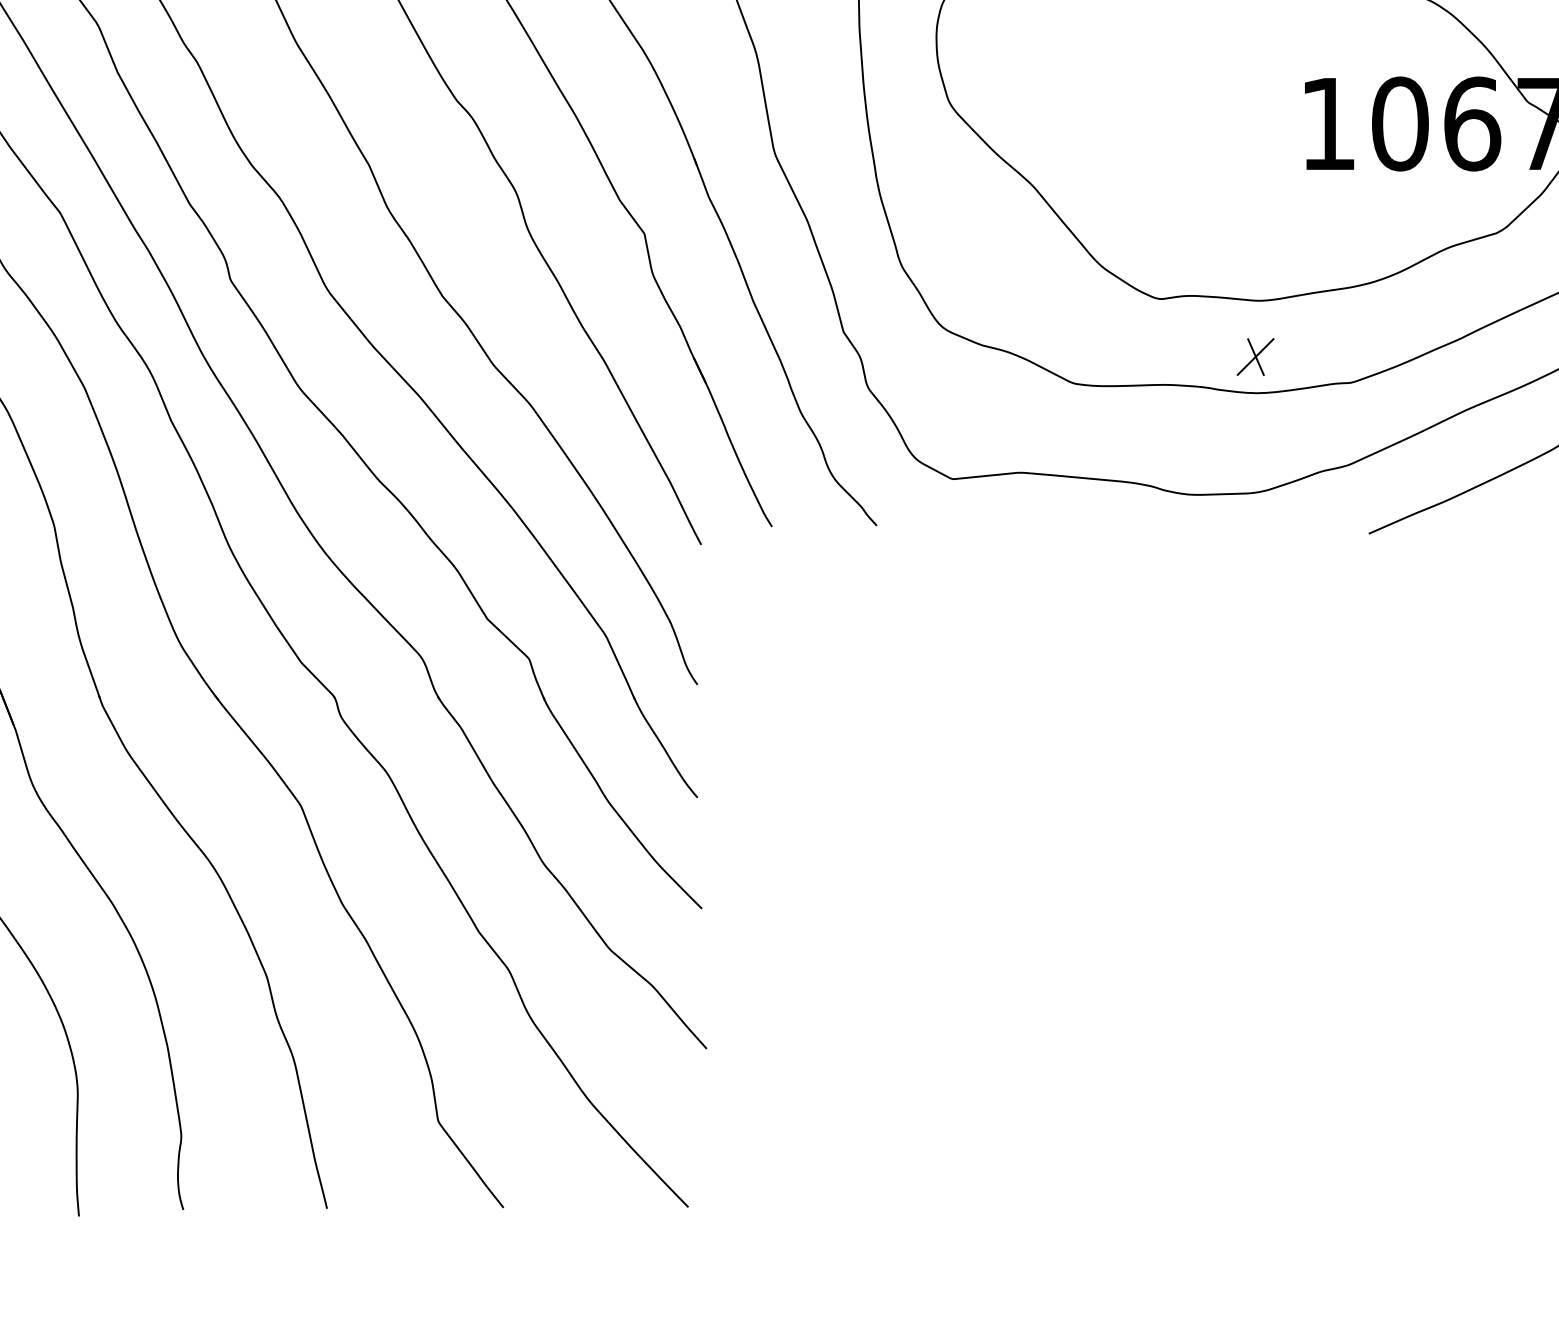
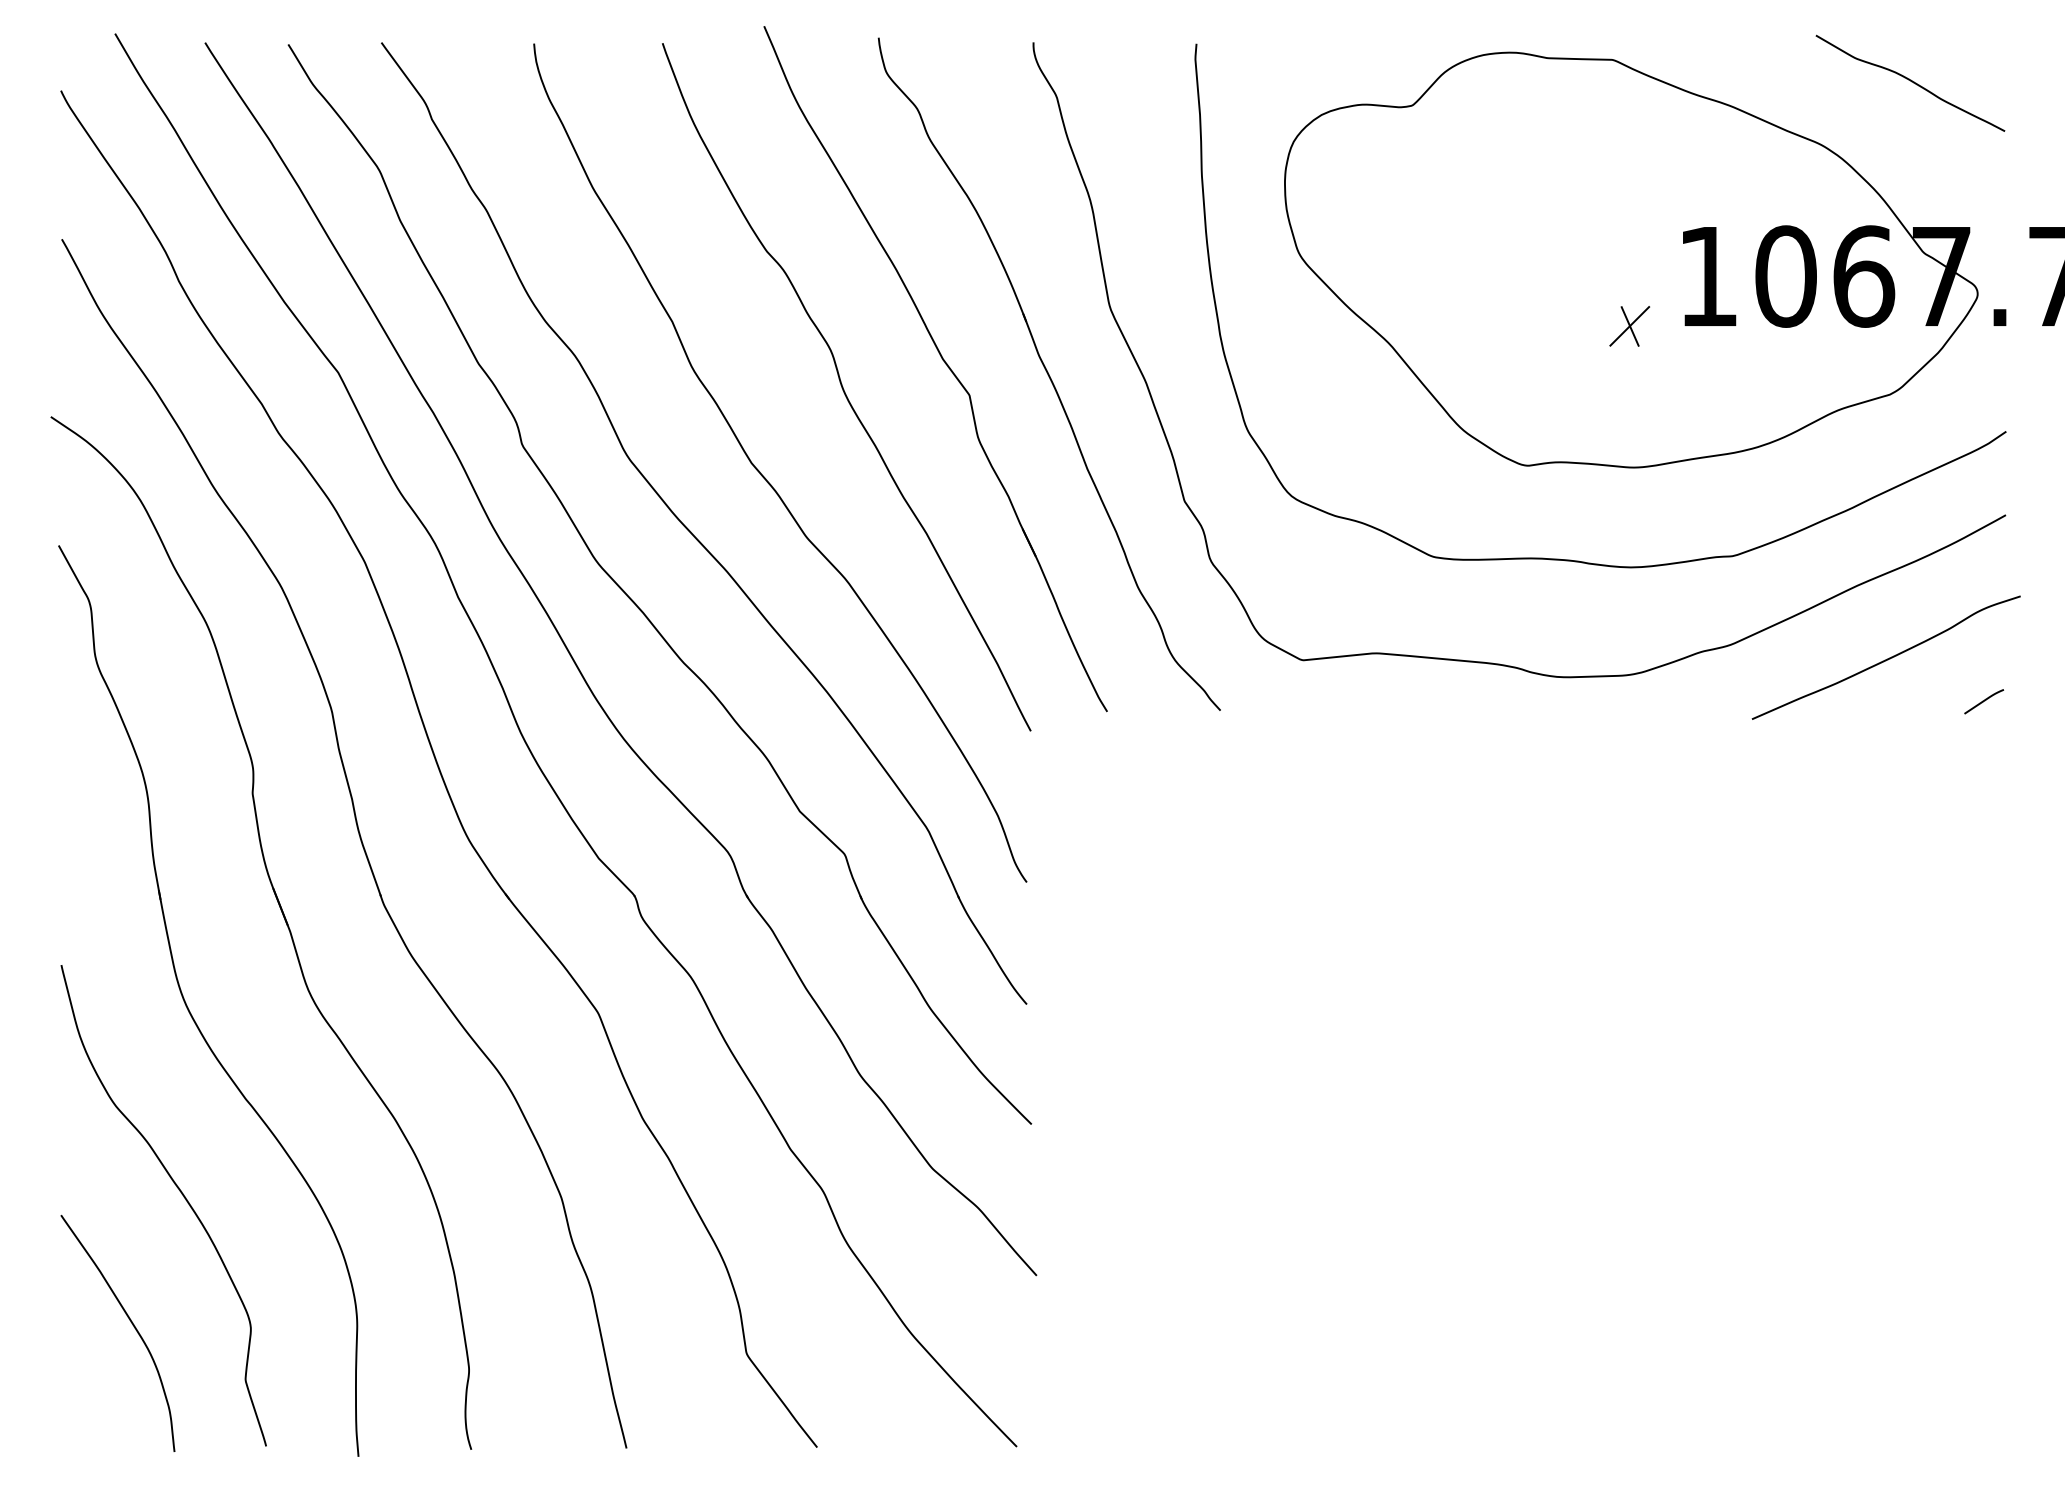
part: (1255, 357) -> (1629, 326), moved

